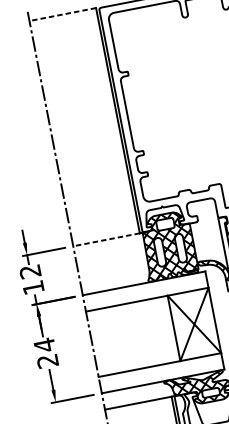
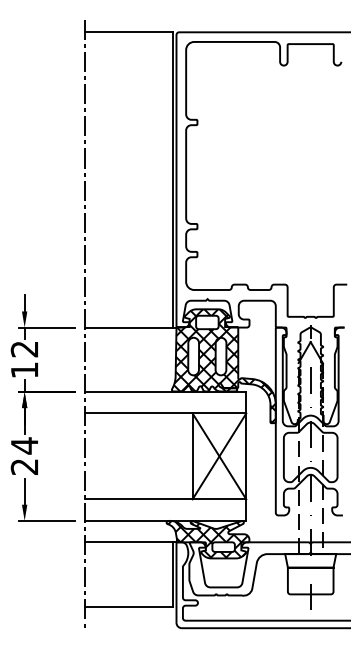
line: (62, 14) -> (128, 31), dashed -> solid
line: (106, 239) -> (128, 327), dashed -> solid

